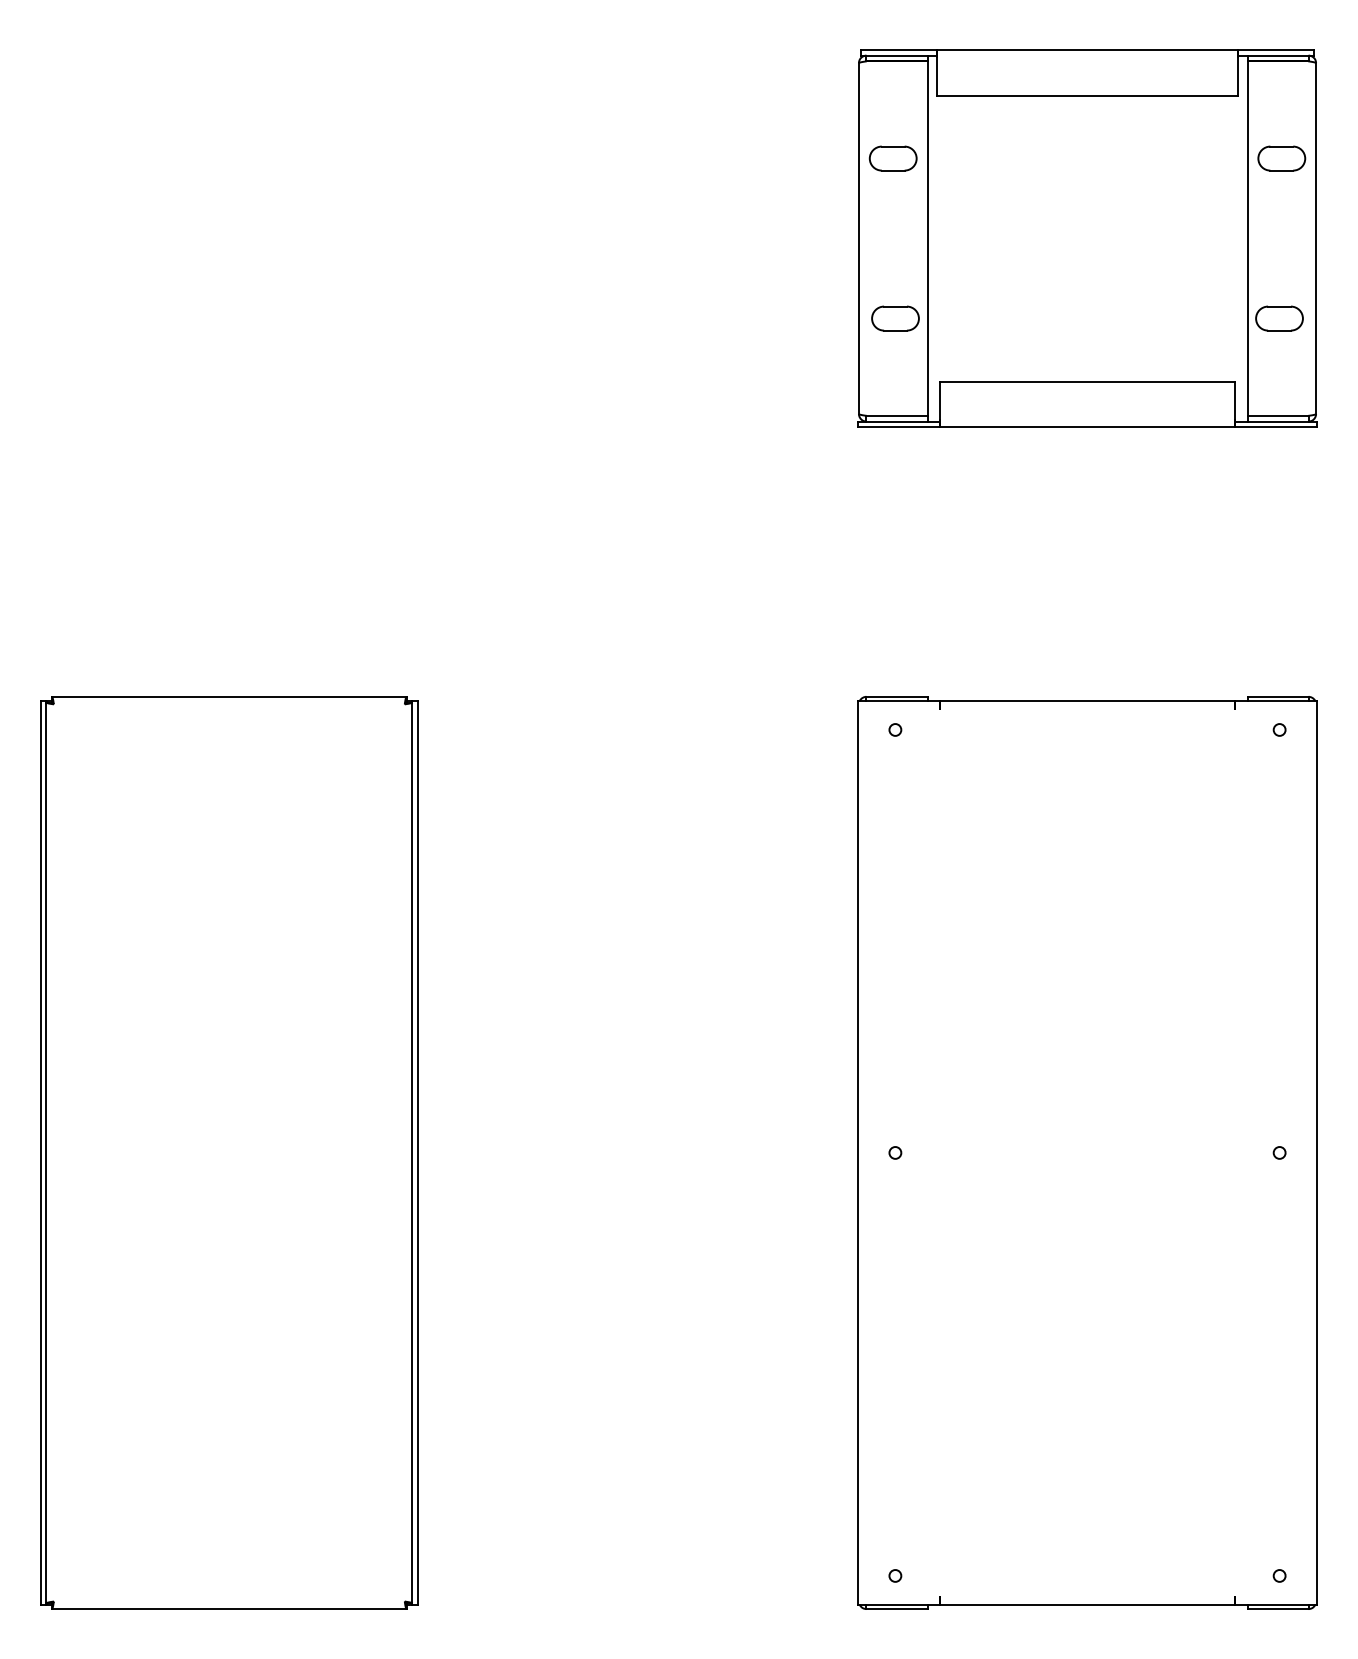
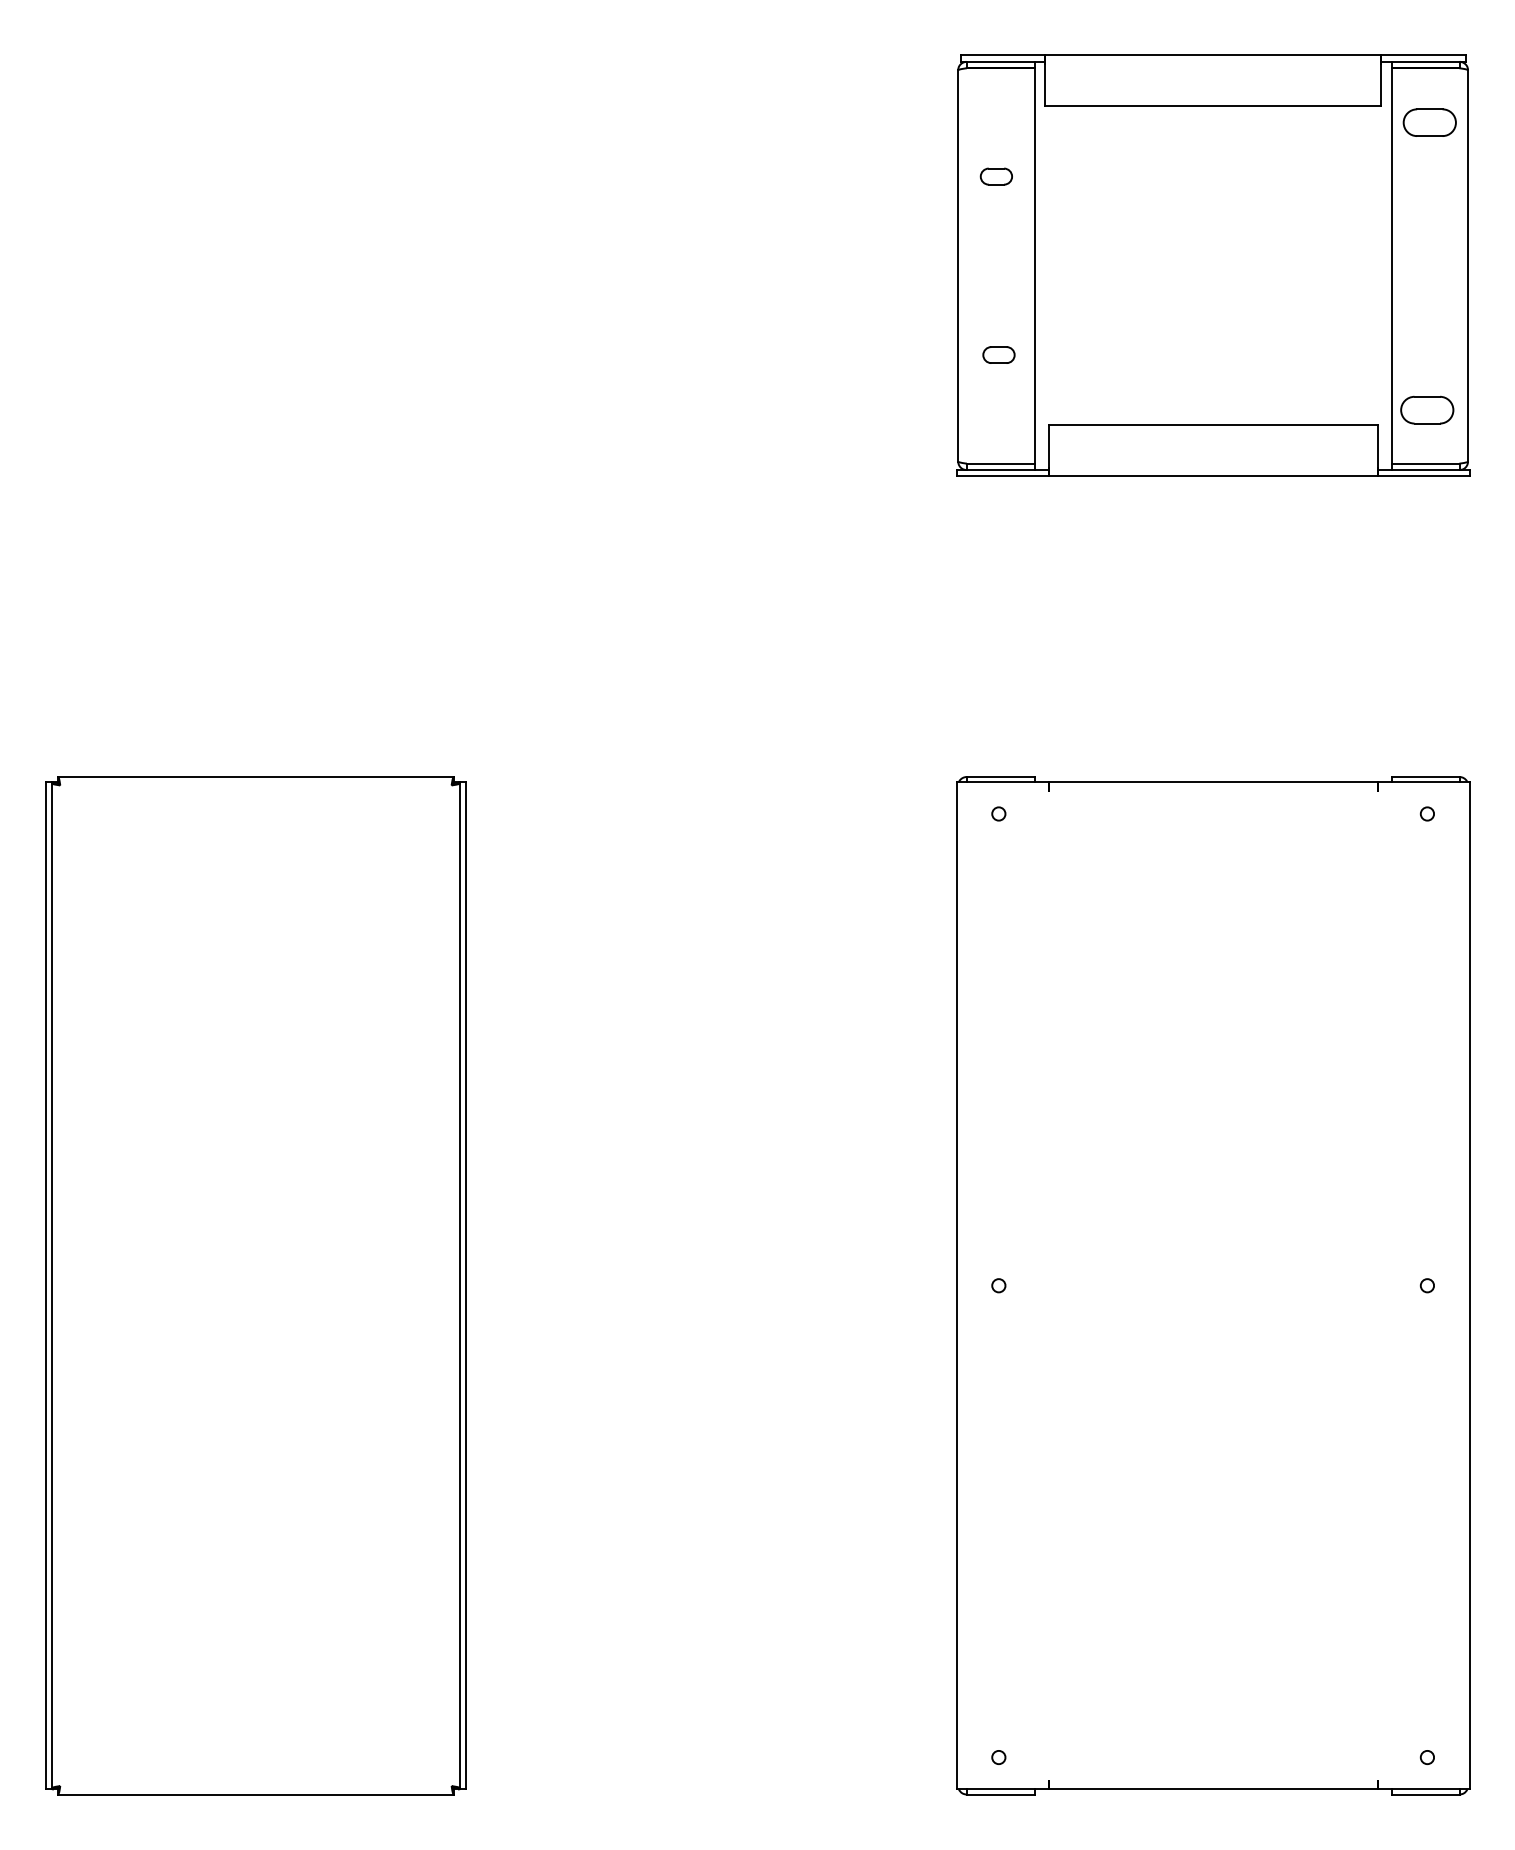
part: (893, 158) -> (996, 176), size x0.6
part: (1281, 158) -> (1429, 122), moved
part: (895, 317) -> (998, 354), size x0.6
part: (1279, 317) -> (1427, 409), moved

